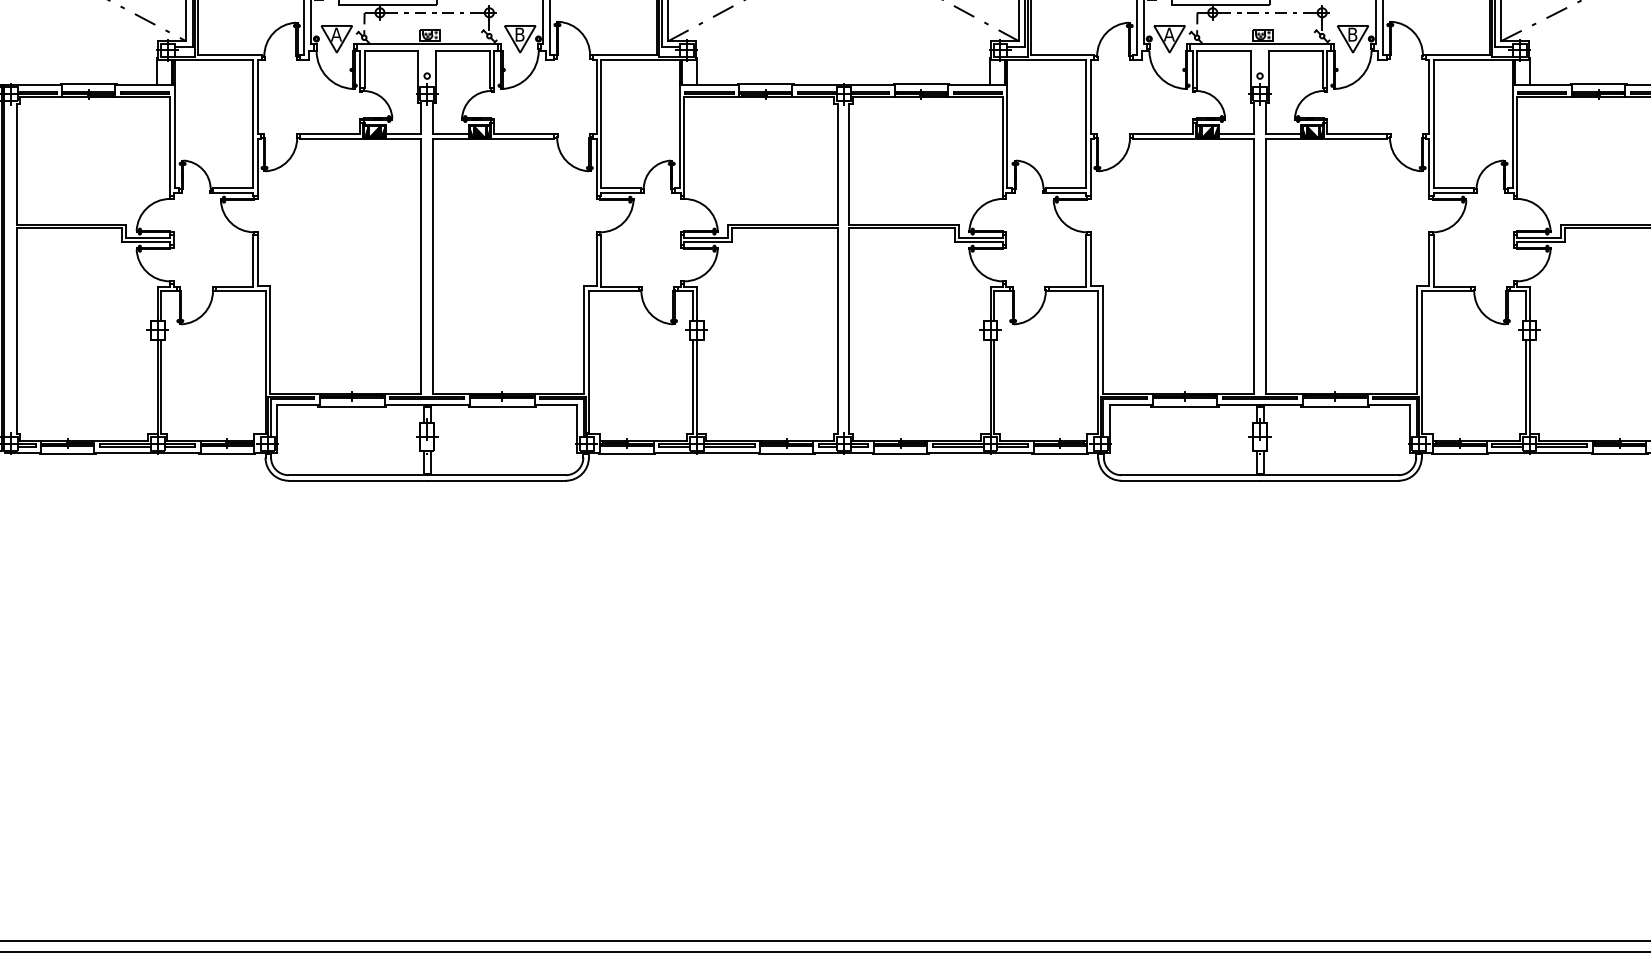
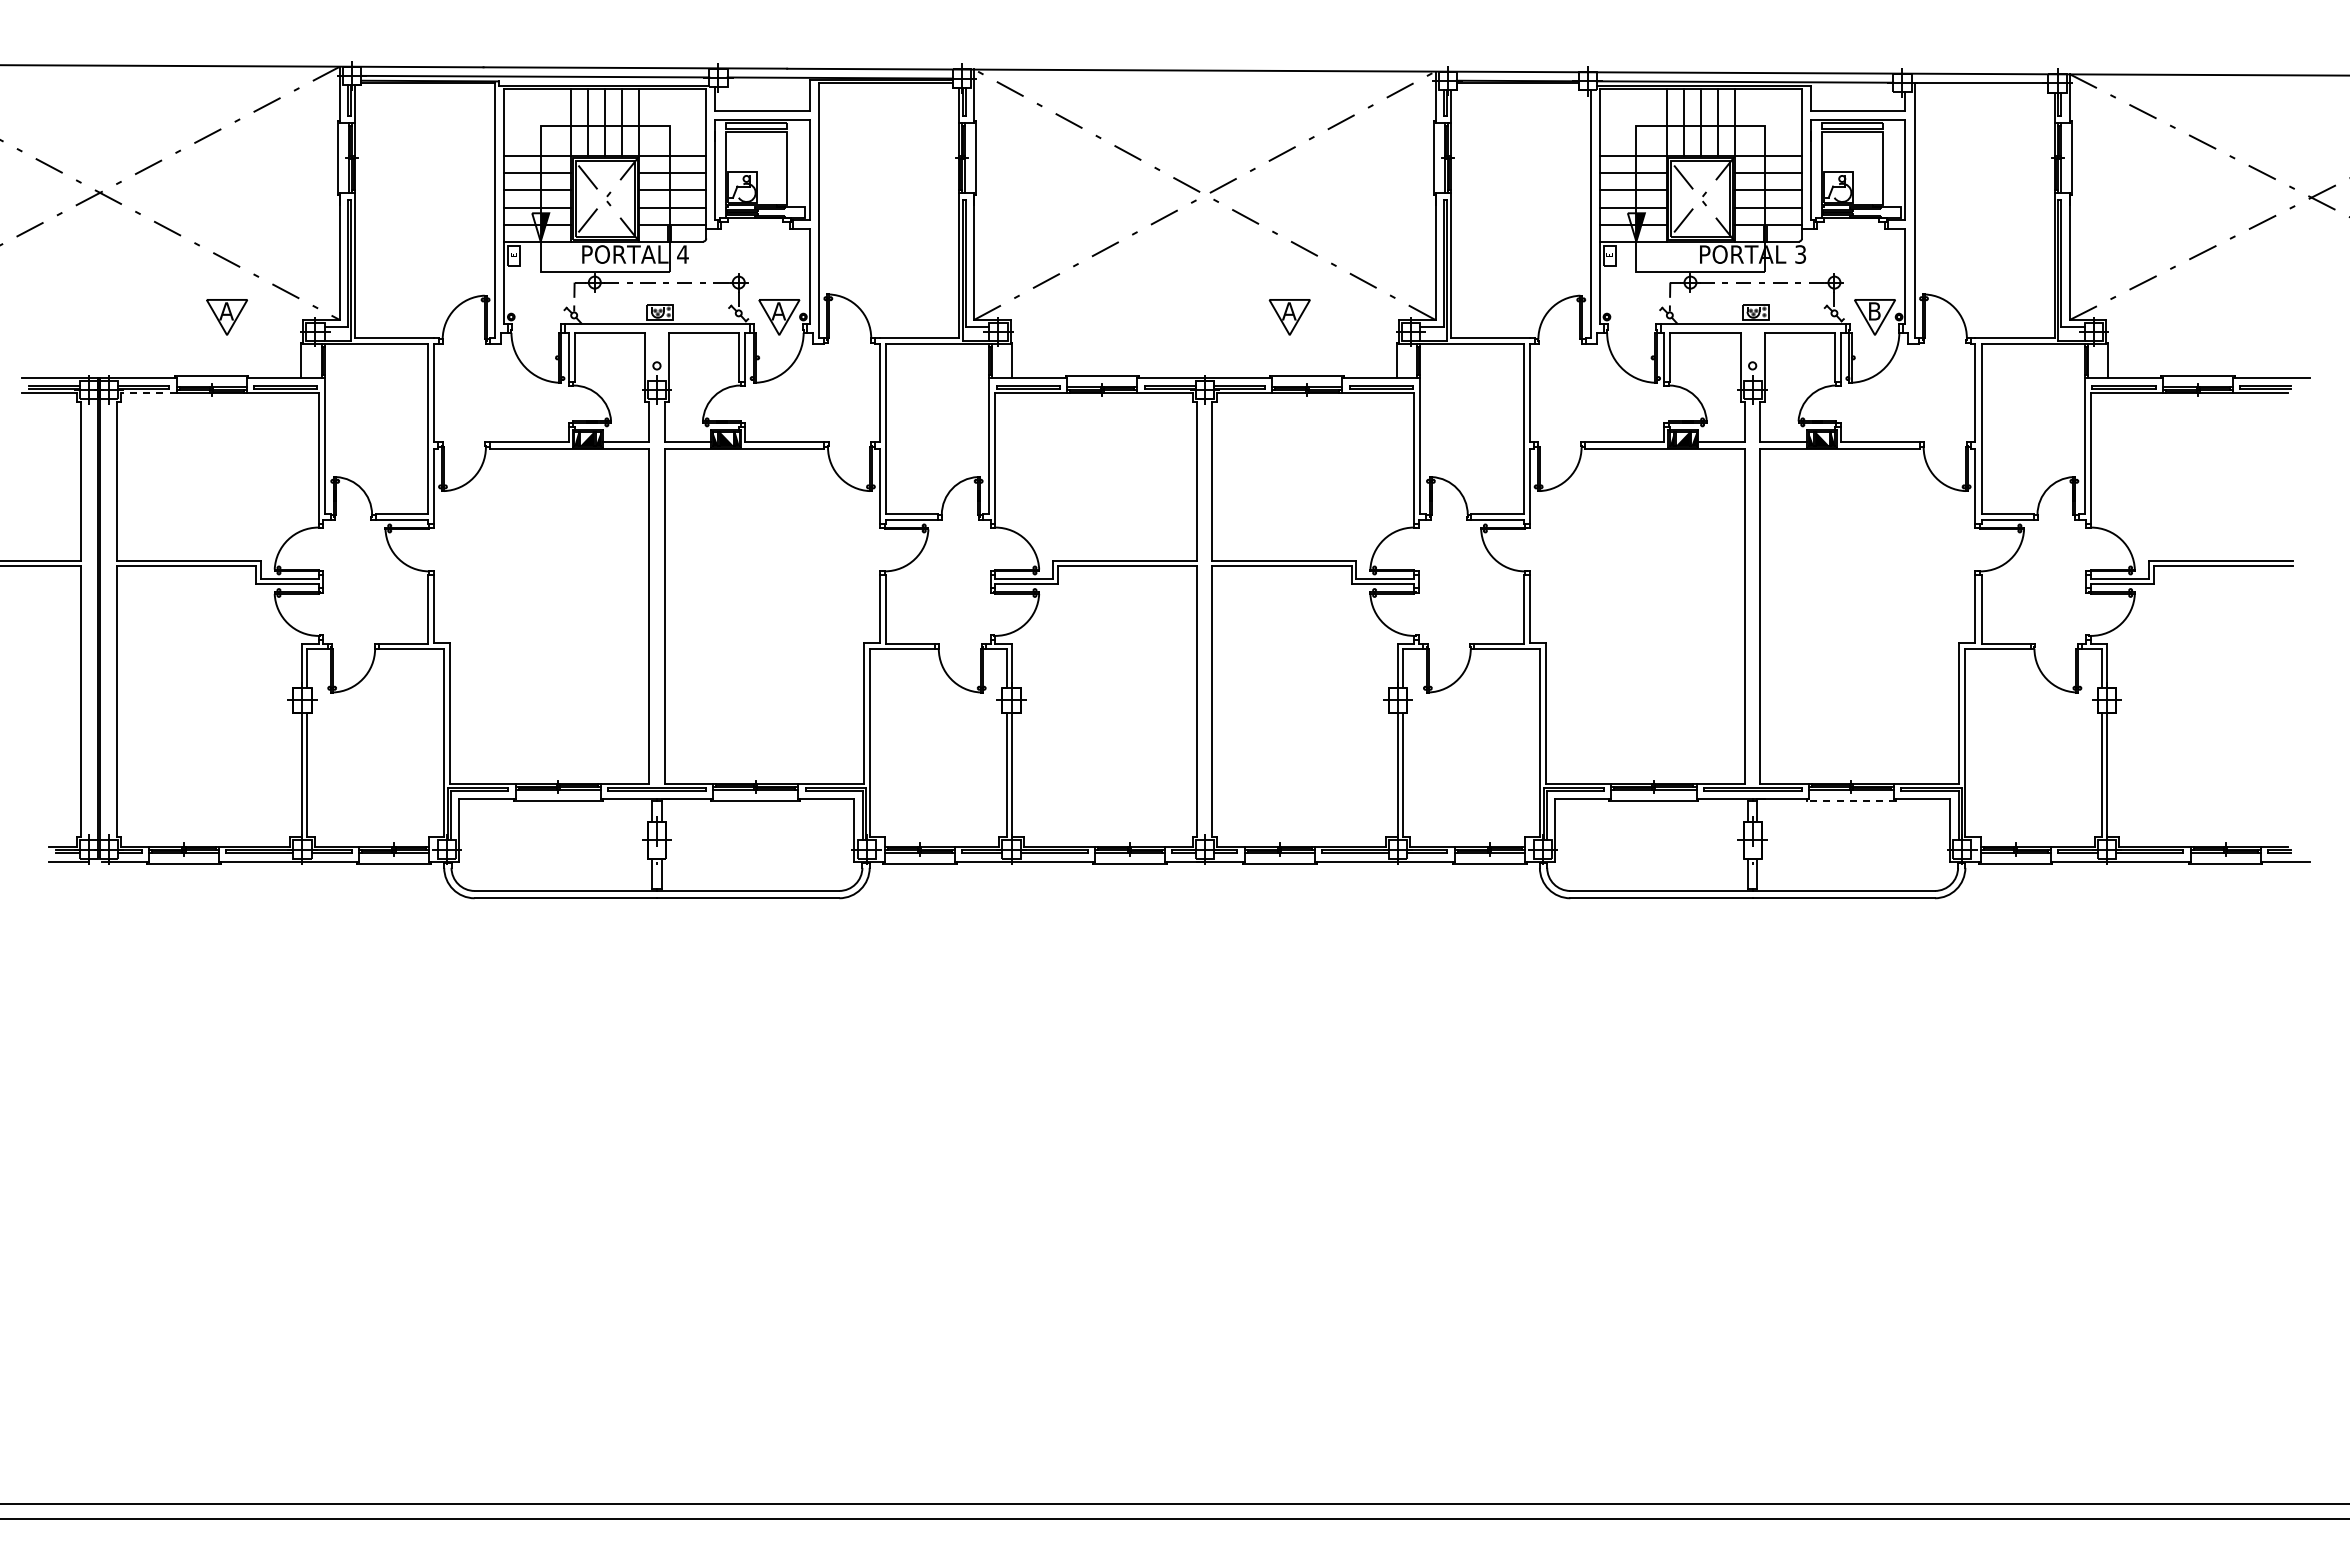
text: (519, 34) -> (778, 311), B -> A
part: (336, 39) -> (226, 317), moved
part: (1169, 39) -> (1289, 317), moved
line: (40, 97) -> (148, 393), solid -> dashed
line: (1334, 406) -> (1850, 800), solid -> dashed

